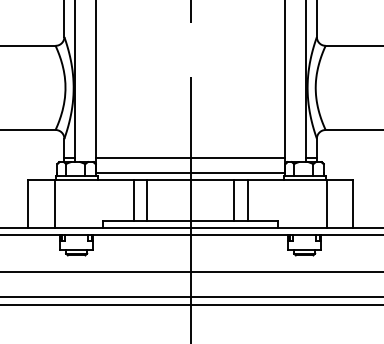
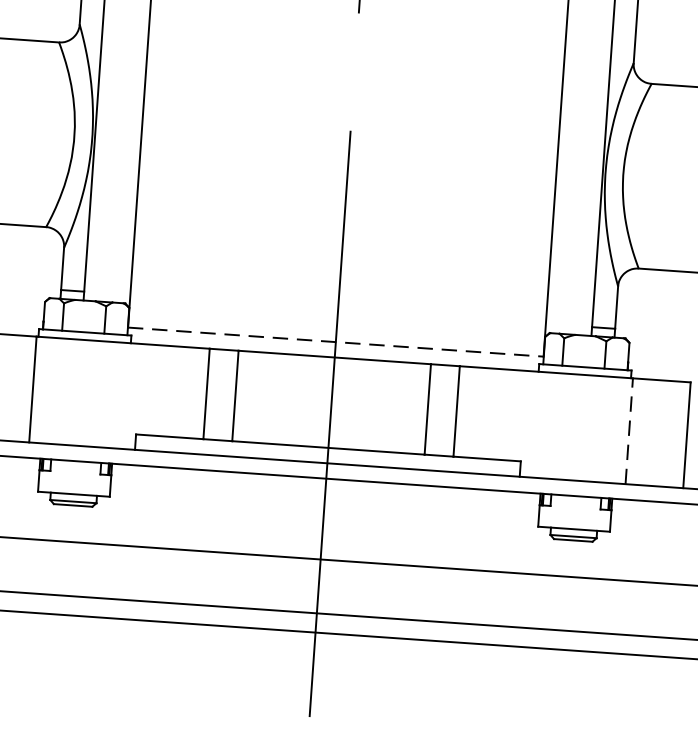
line: (190, 158) -> (337, 310), removed
line: (190, 172) -> (335, 341), solid -> dashed
line: (326, 203) -> (629, 429), solid -> dashed

